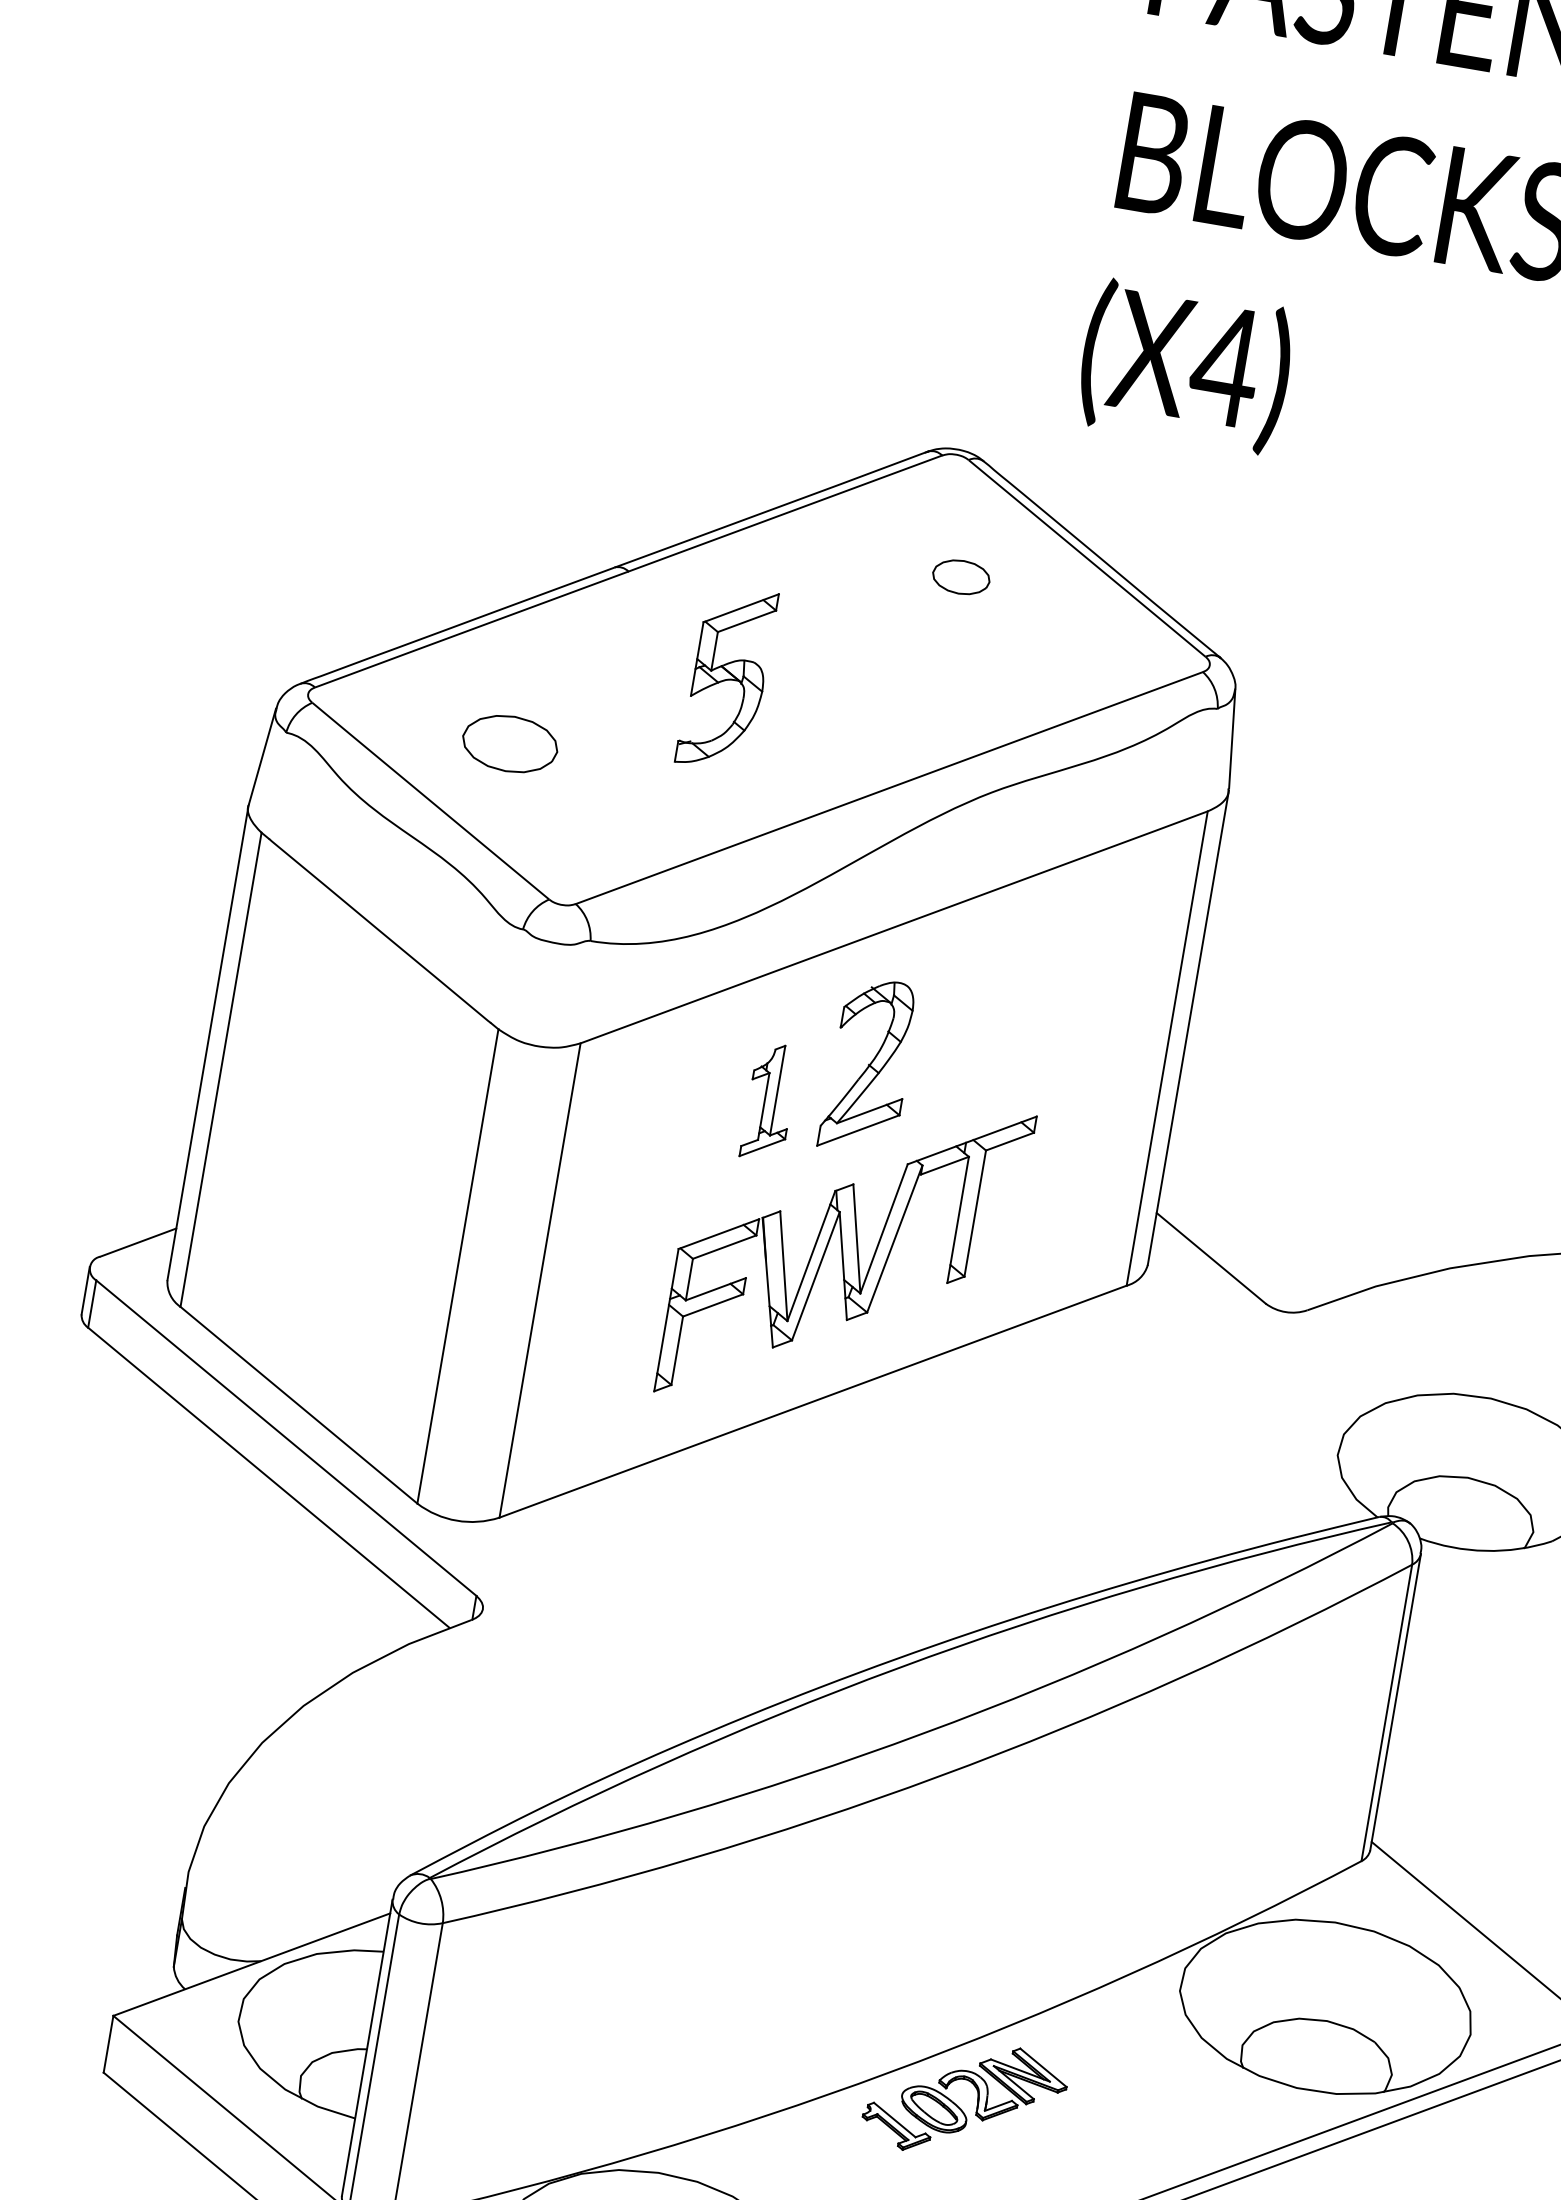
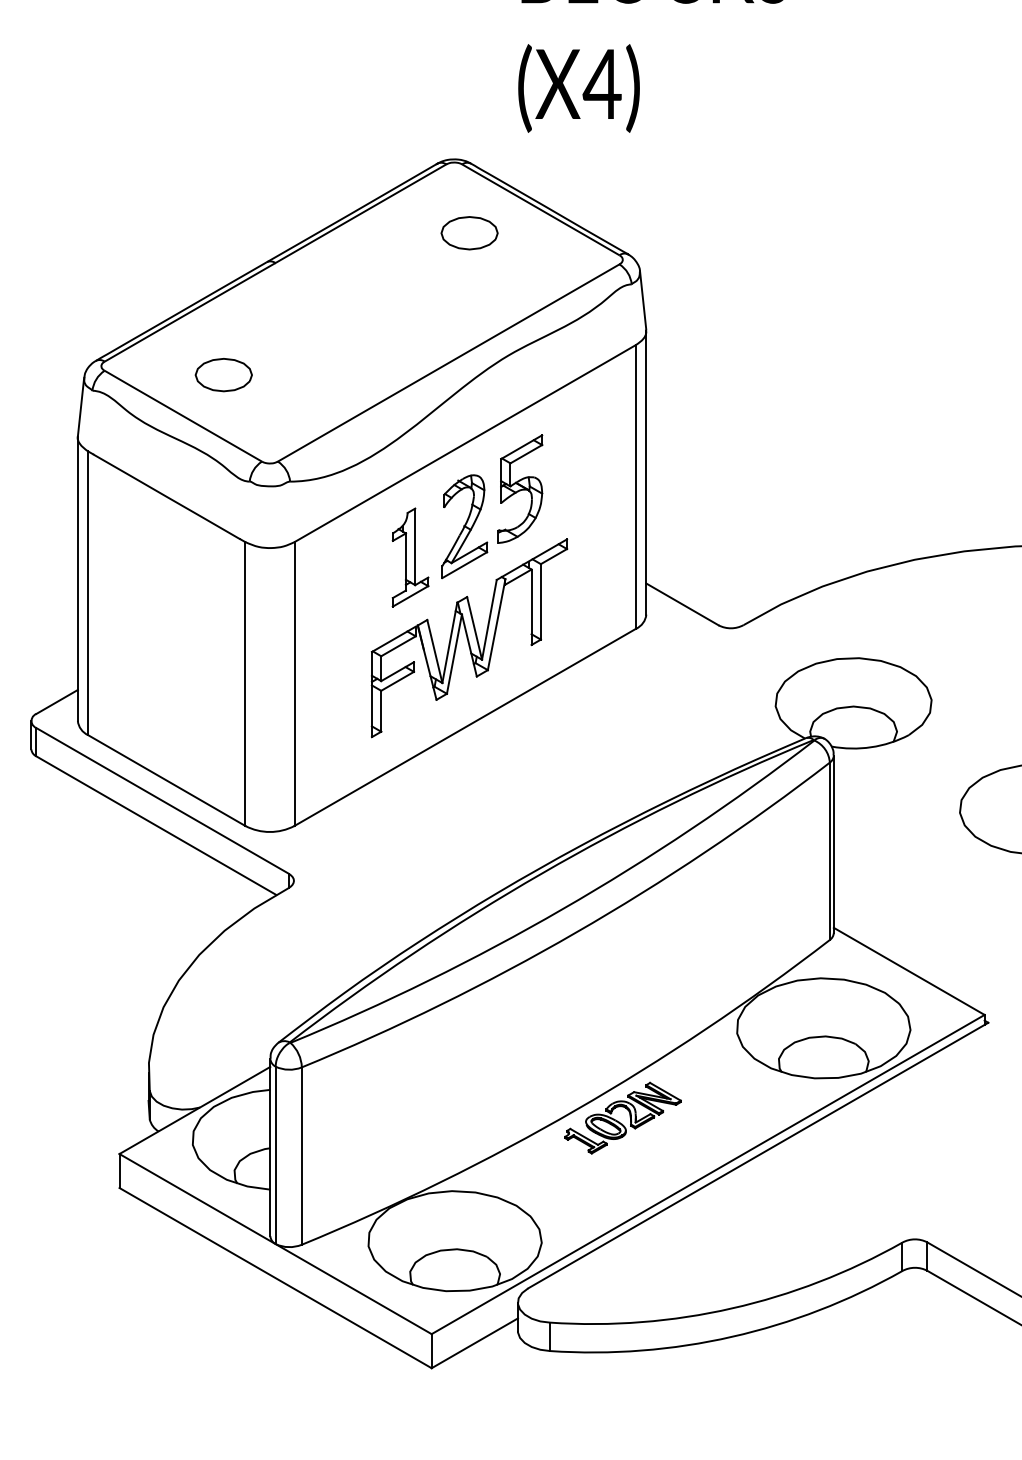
part: (961, 577) -> (469, 233), size x1.67
part: (727, 676) -> (520, 488), moved
part: (770, 1102) -> (410, 557), size x1.43

